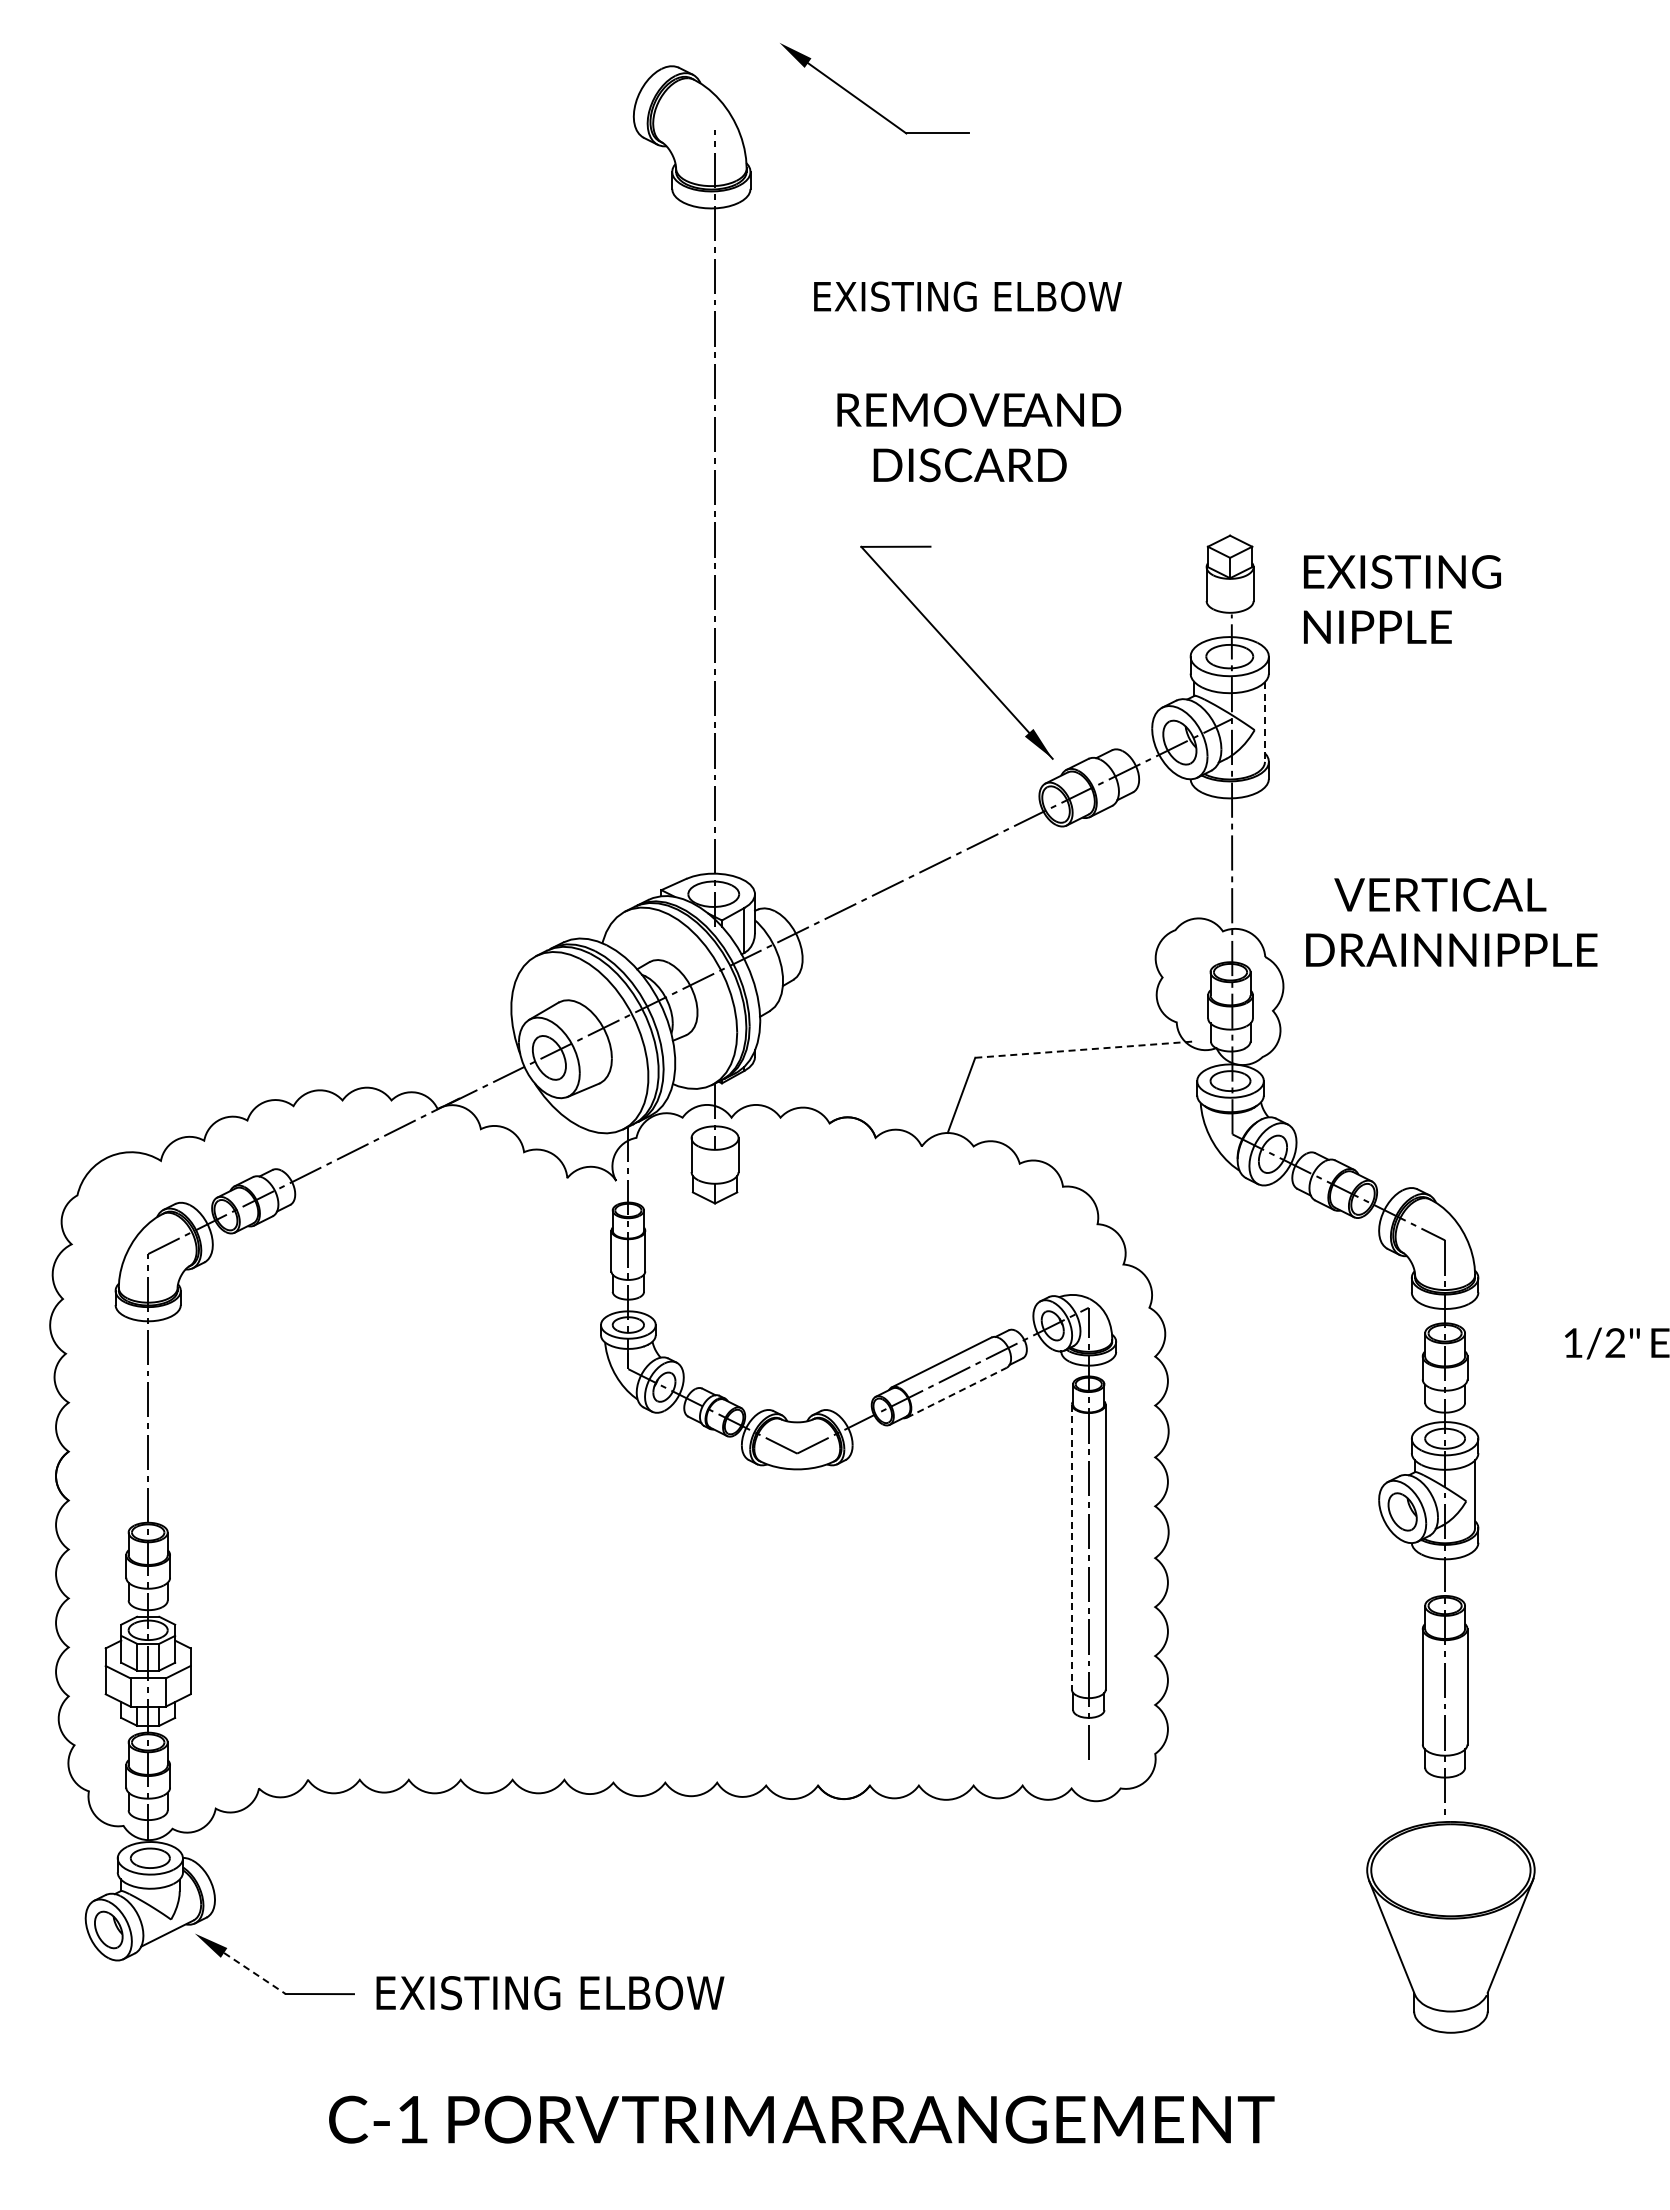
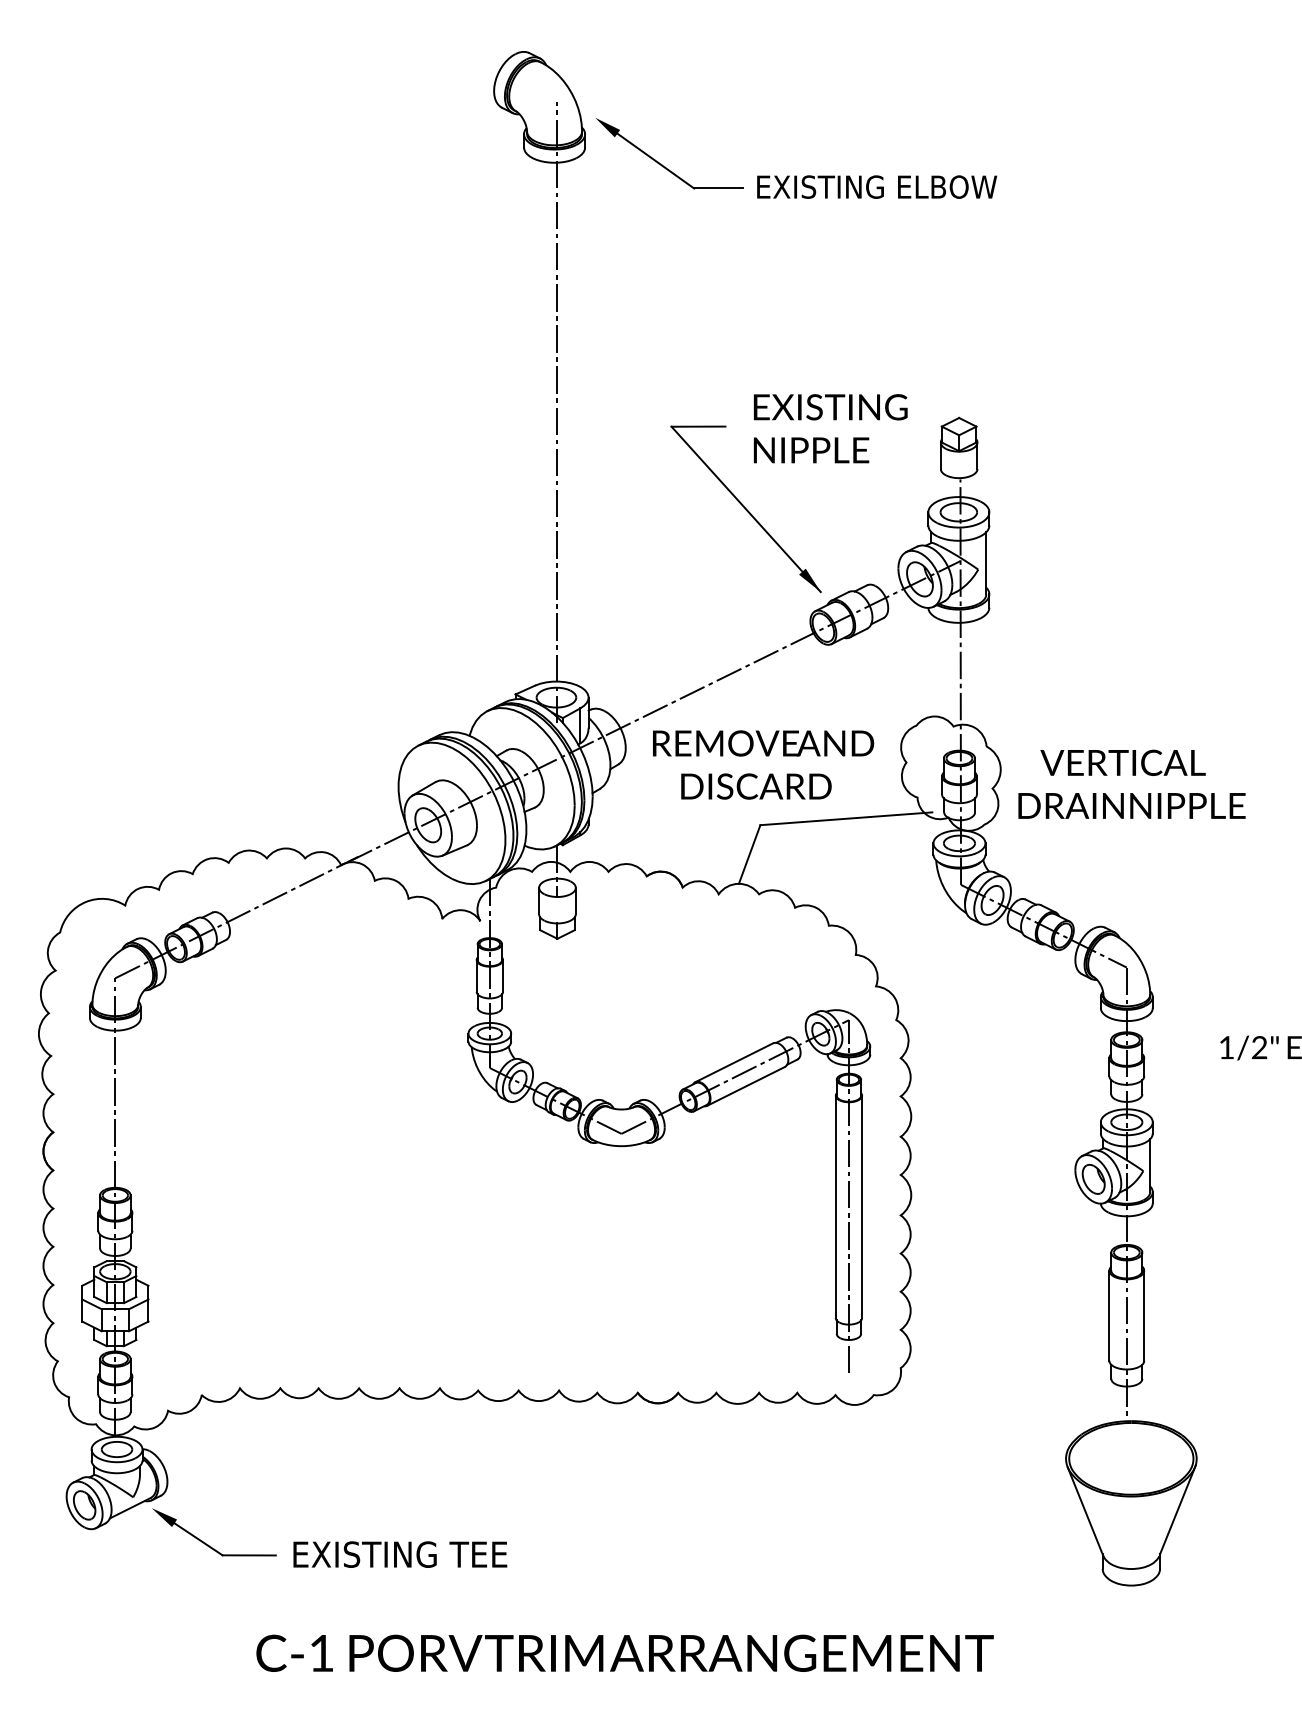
part: (862, 100) -> (659, 162), moved
text: (967, 296) -> (876, 186), moved
text: (979, 437) -> (763, 764), moved
text: (1402, 599) -> (830, 428), moved
line: (1265, 721) -> (986, 562), dashed -> solid
text: (1451, 922) -> (1131, 784), moved
line: (1085, 1049) -> (846, 818), dashed -> solid
line: (956, 1392) -> (745, 1086), dashed -> solid
line: (1071, 1547) -> (835, 1207), dashed -> solid
line: (255, 1973) -> (199, 1539), dashed -> solid
text: (650, 1993) -> (507, 1554), EXISTING ELBOW -> EXISTING TEE

